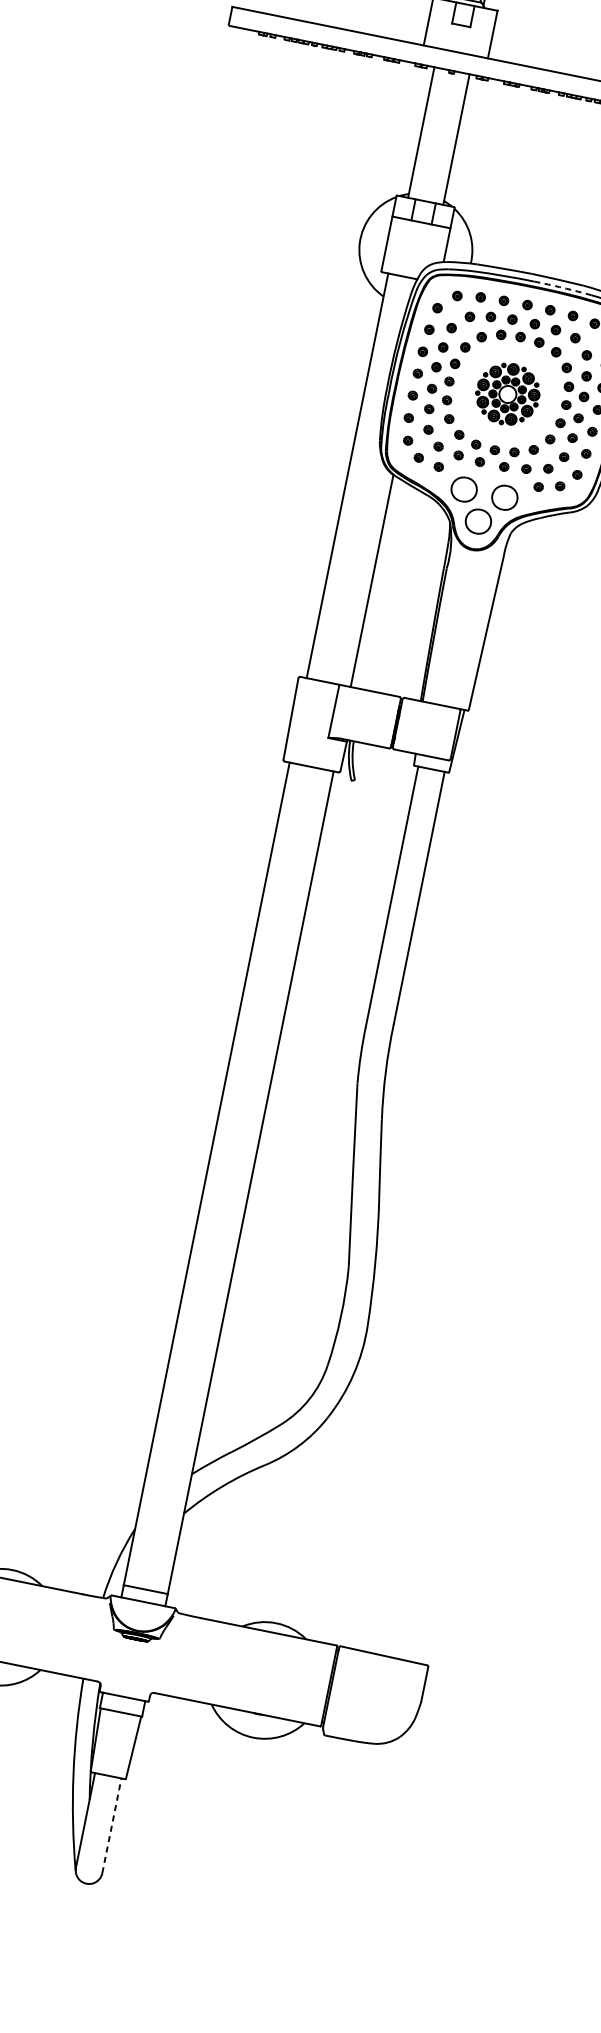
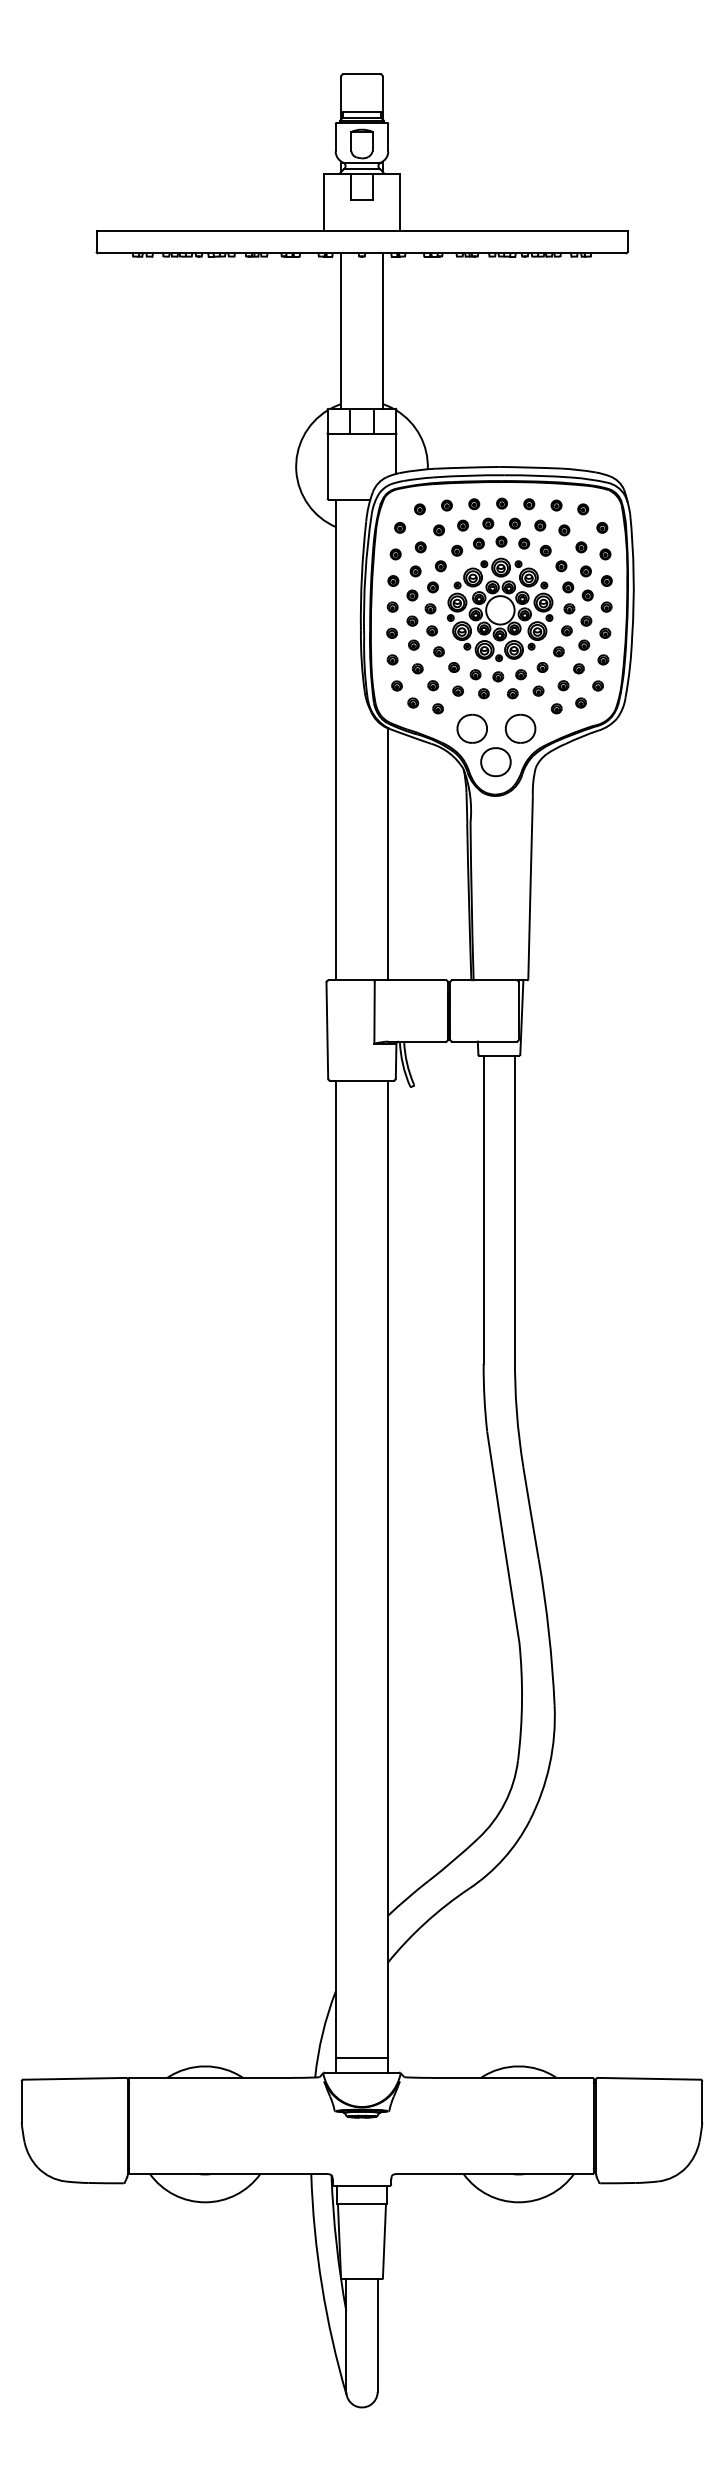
arc: (562, 287) -> (538, 475), dashed -> solid
part: (507, 393) -> (499, 609), size x1.43
line: (111, 1825) -> (377, 2335), dashed -> solid

